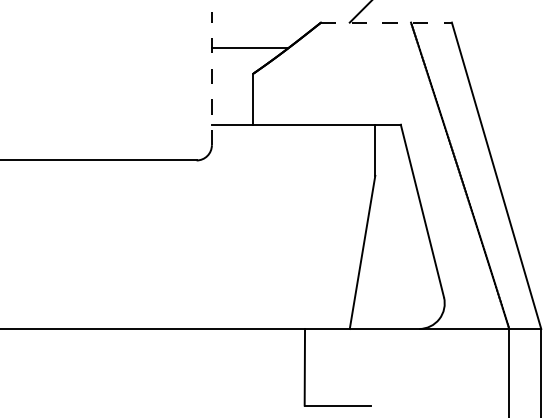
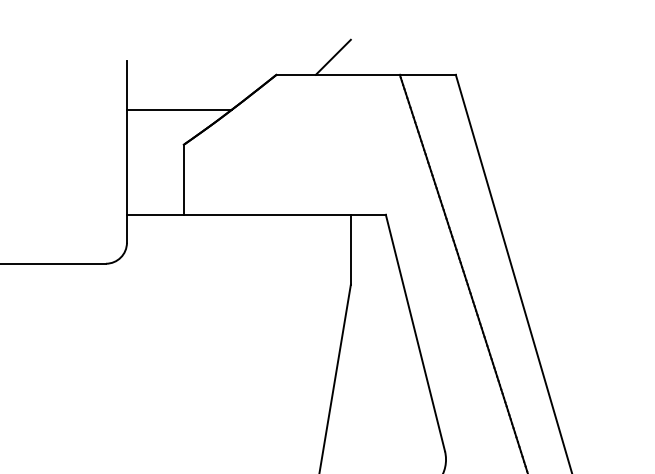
line: (386, 22) -> (366, 74), dashed -> solid
line: (211, 78) -> (126, 151), dashed -> solid

